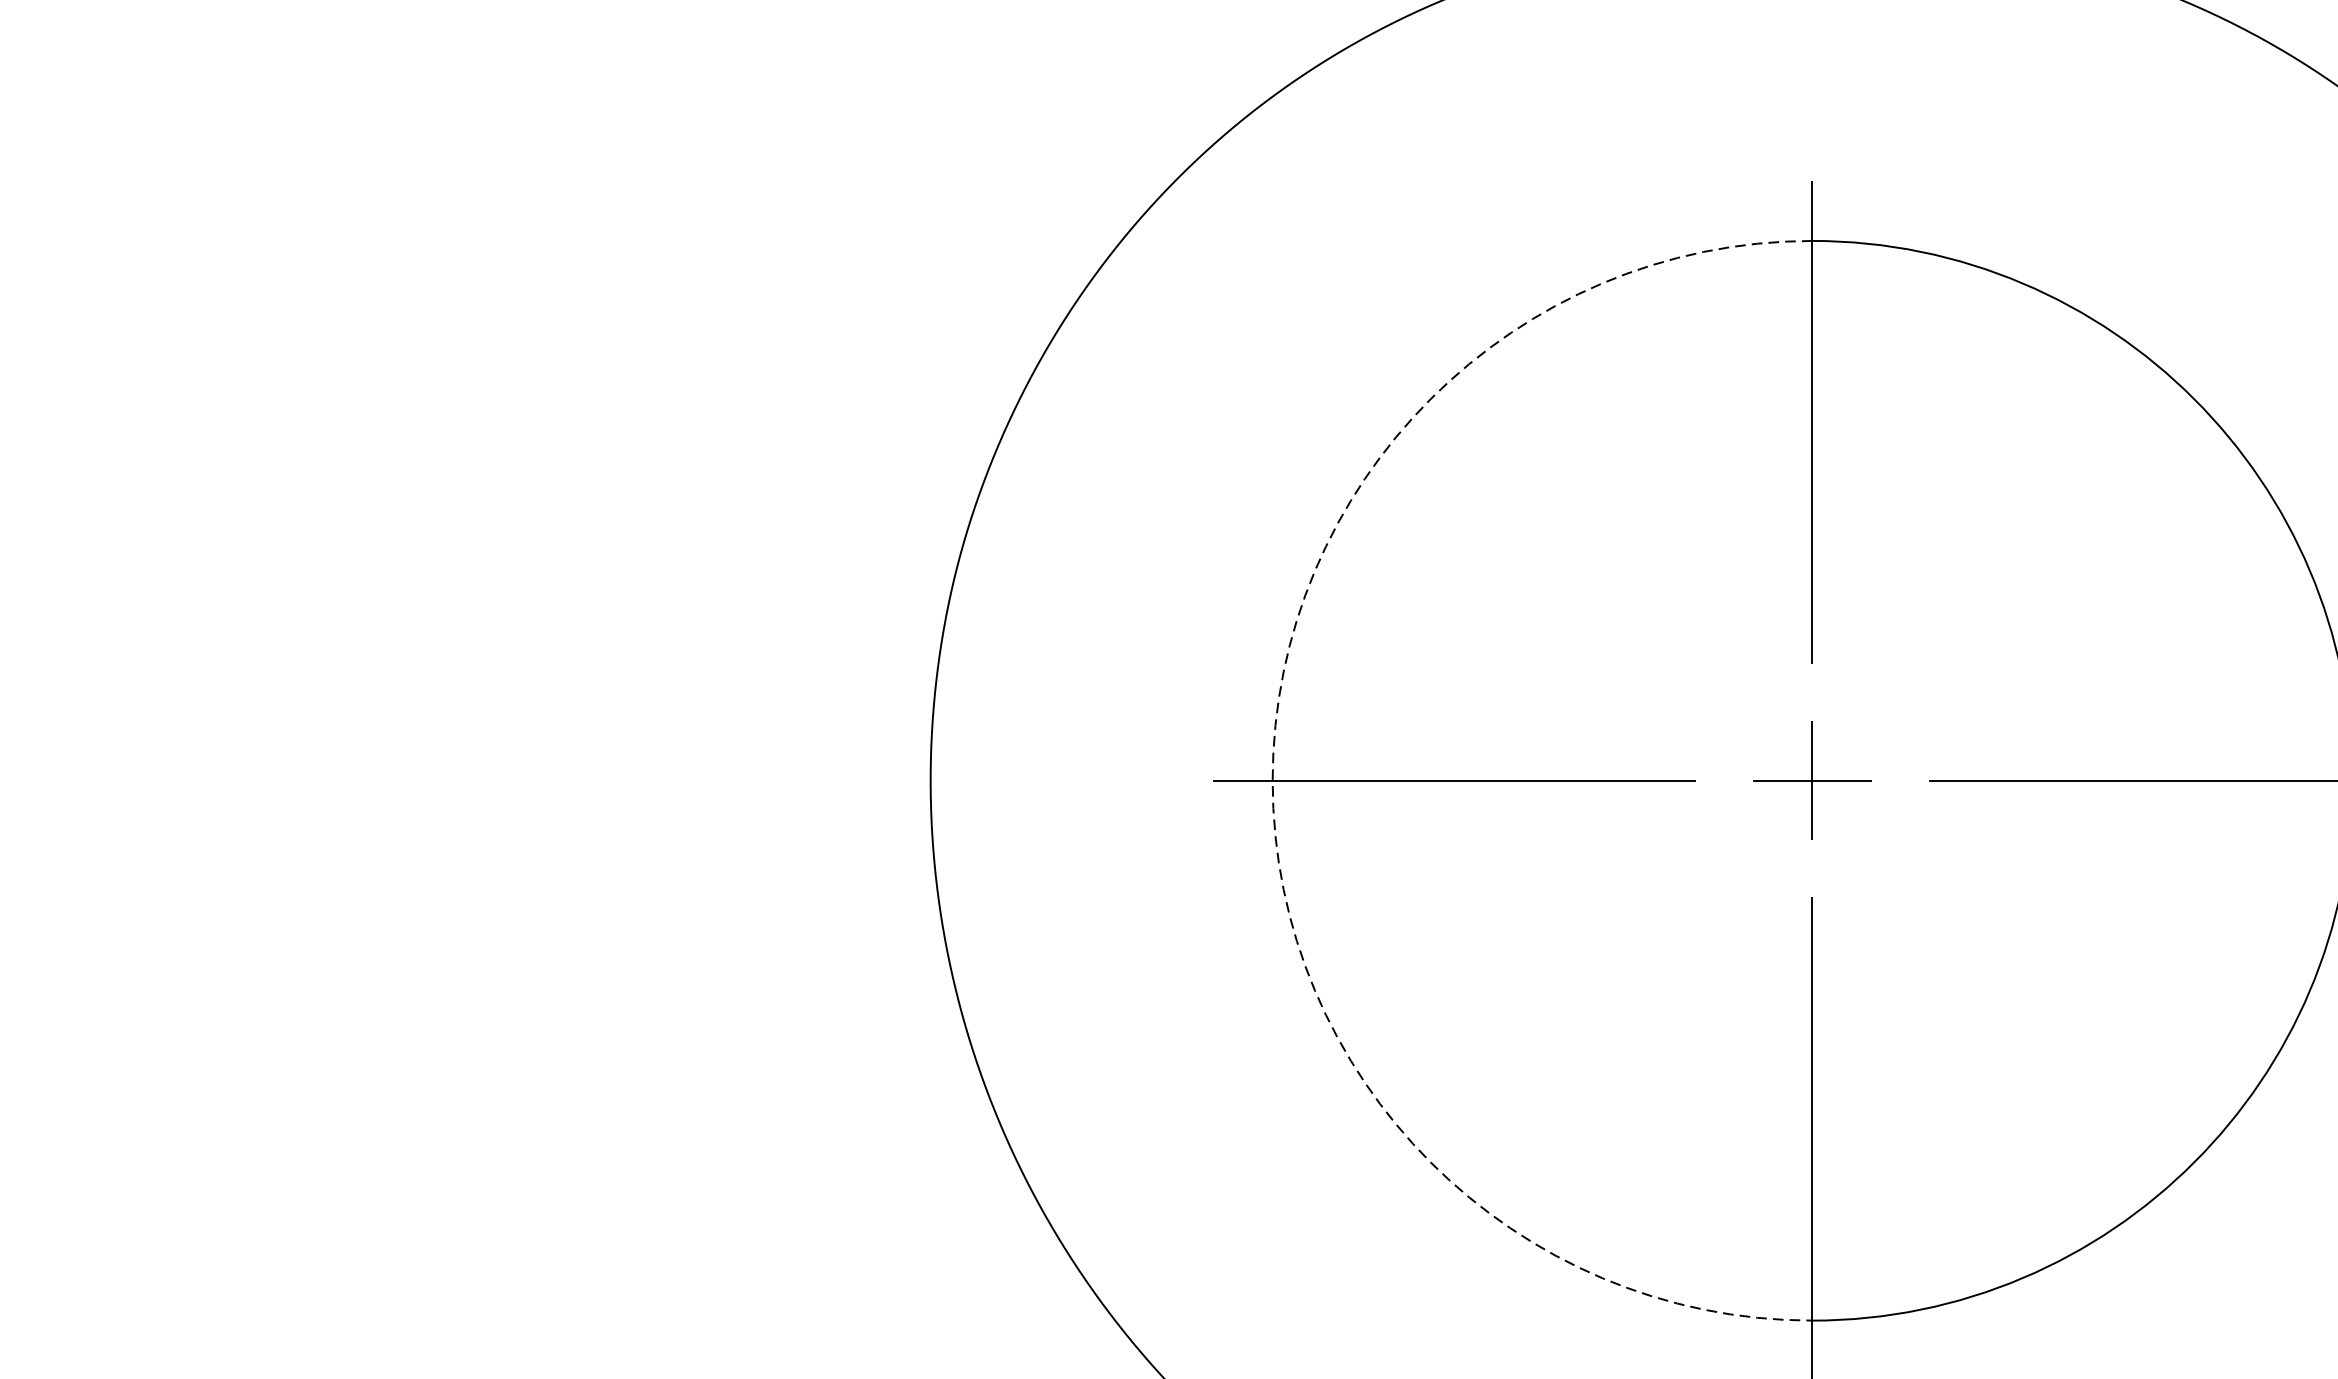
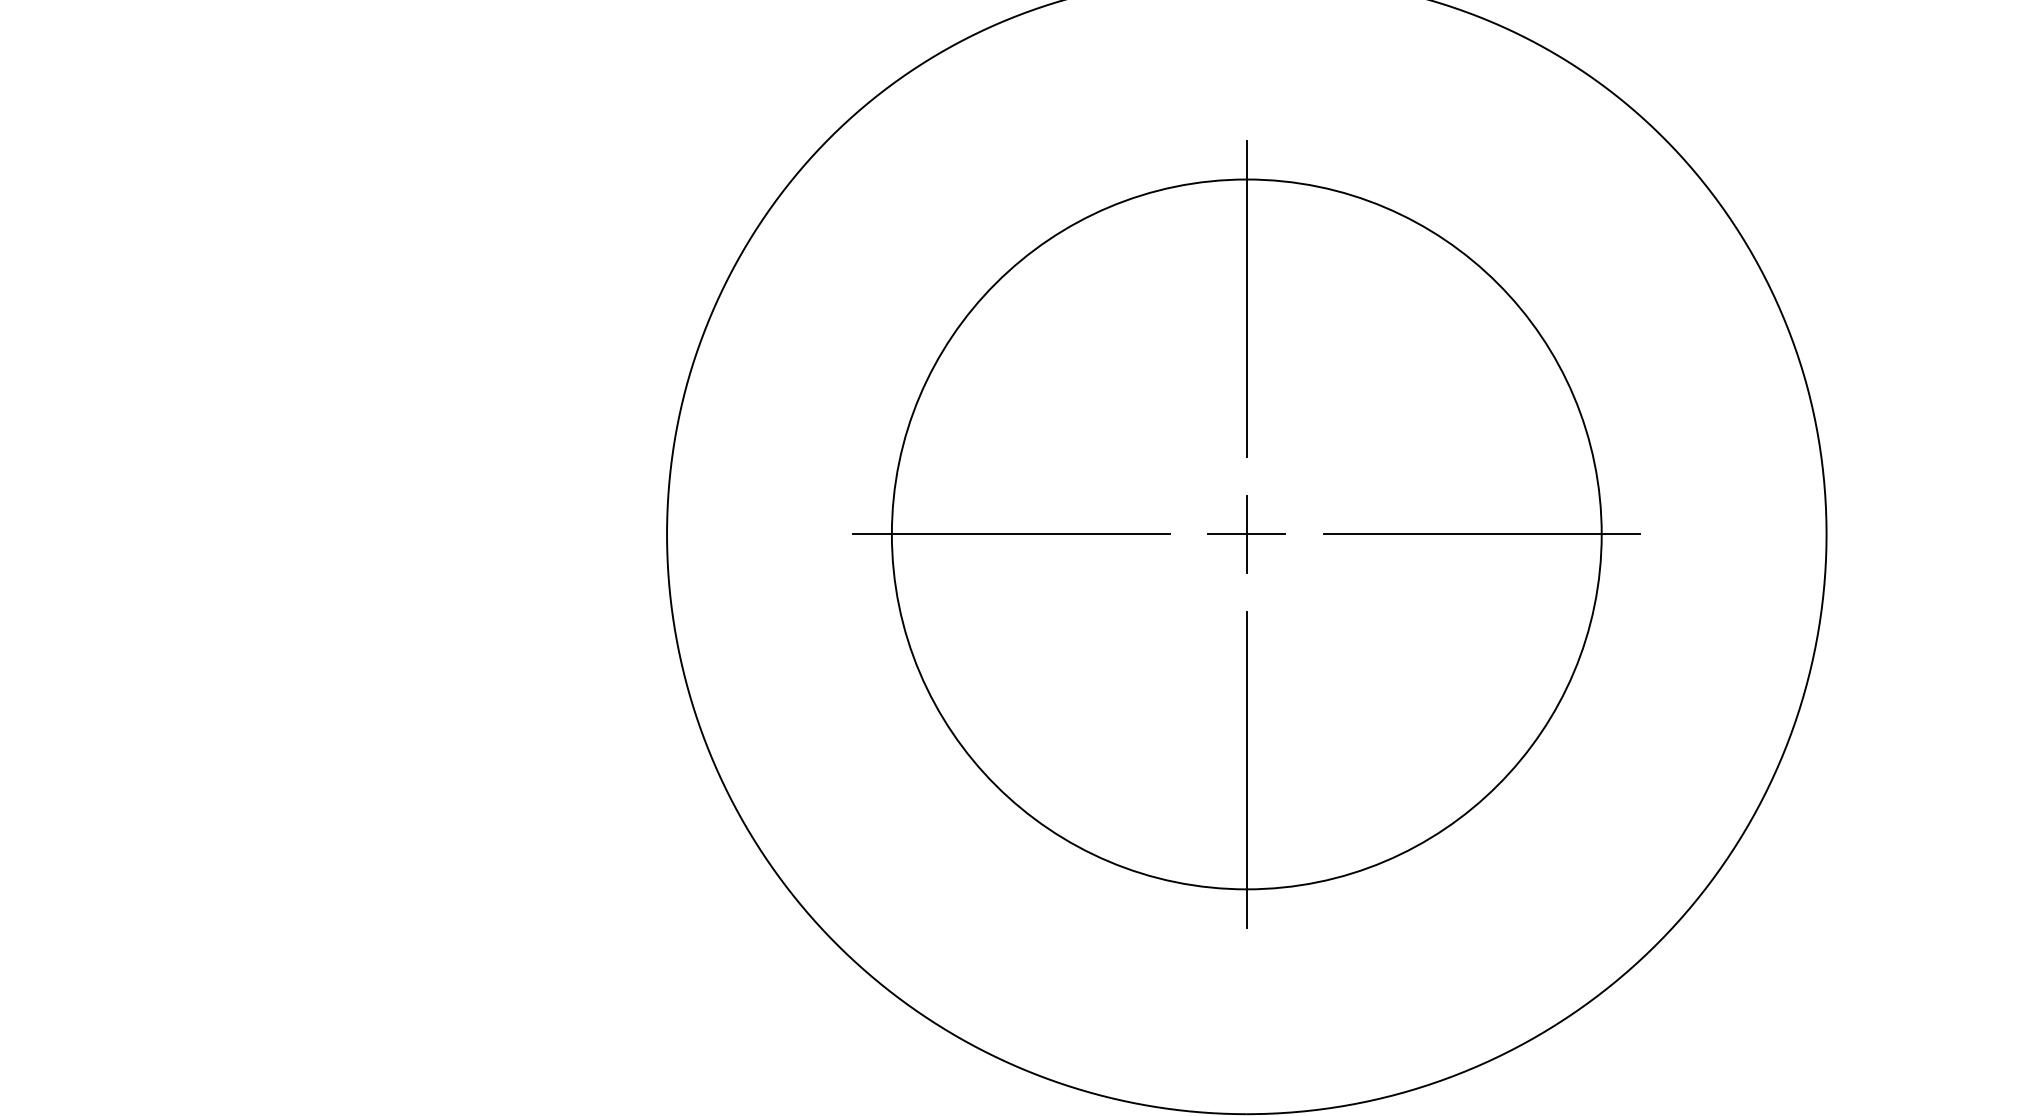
arc: (1272, 780) -> (891, 534), dashed -> solid

